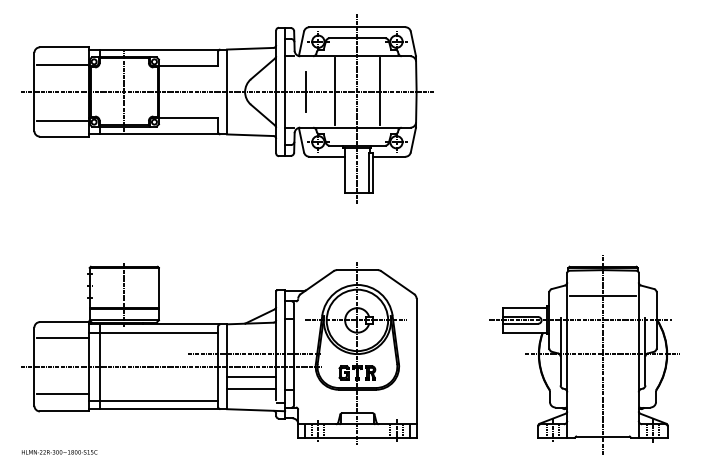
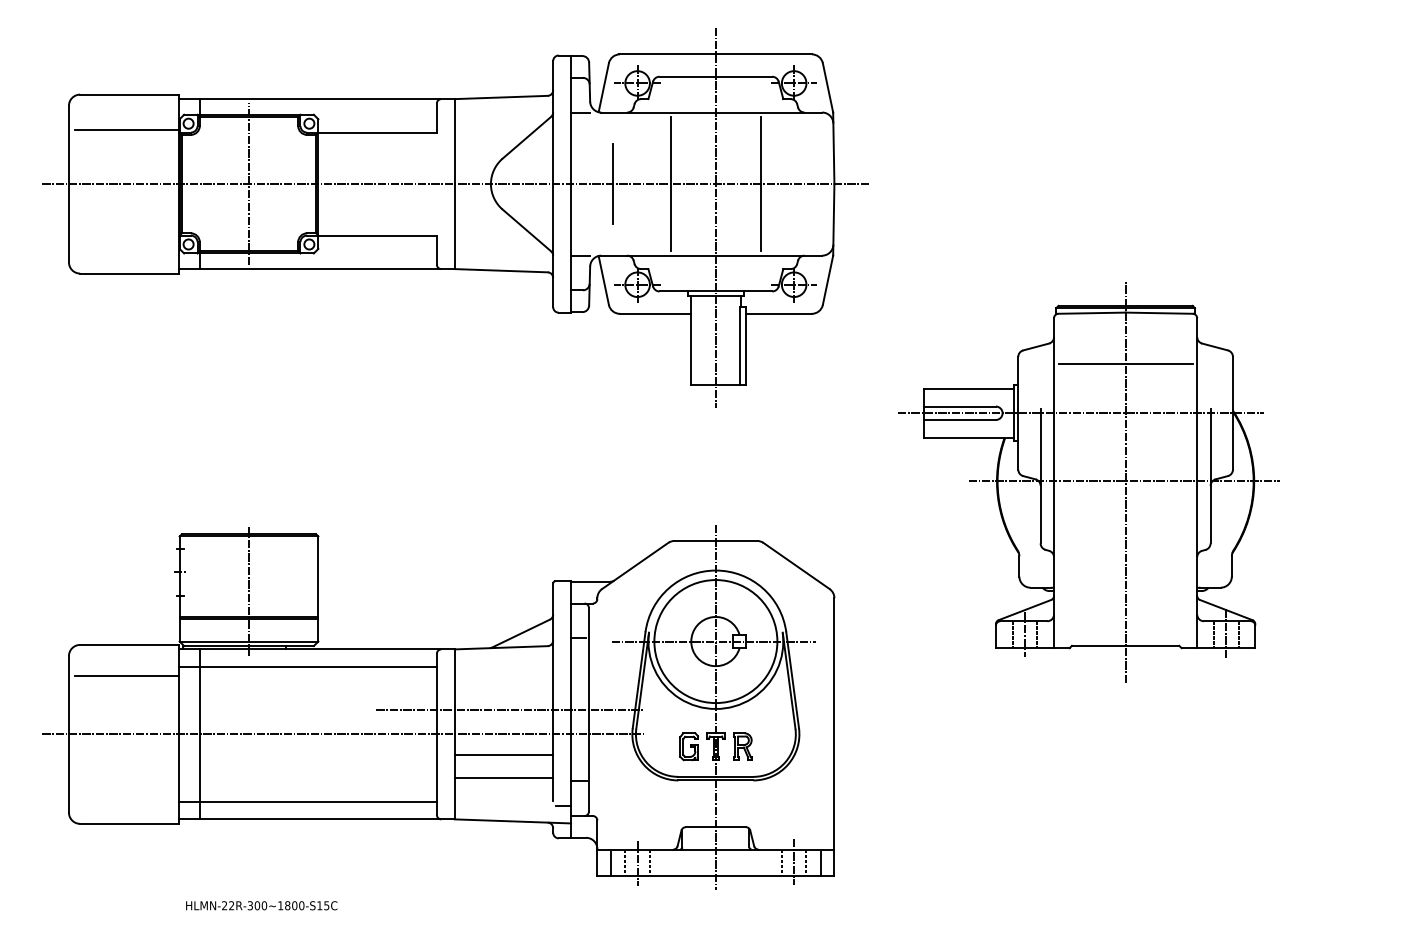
line: (63, 121) -> (127, 243), removed
part: (584, 354) -> (1088, 481), moved
line: (63, 393) -> (127, 787), removed
text: (59, 452) -> (261, 906), moved

